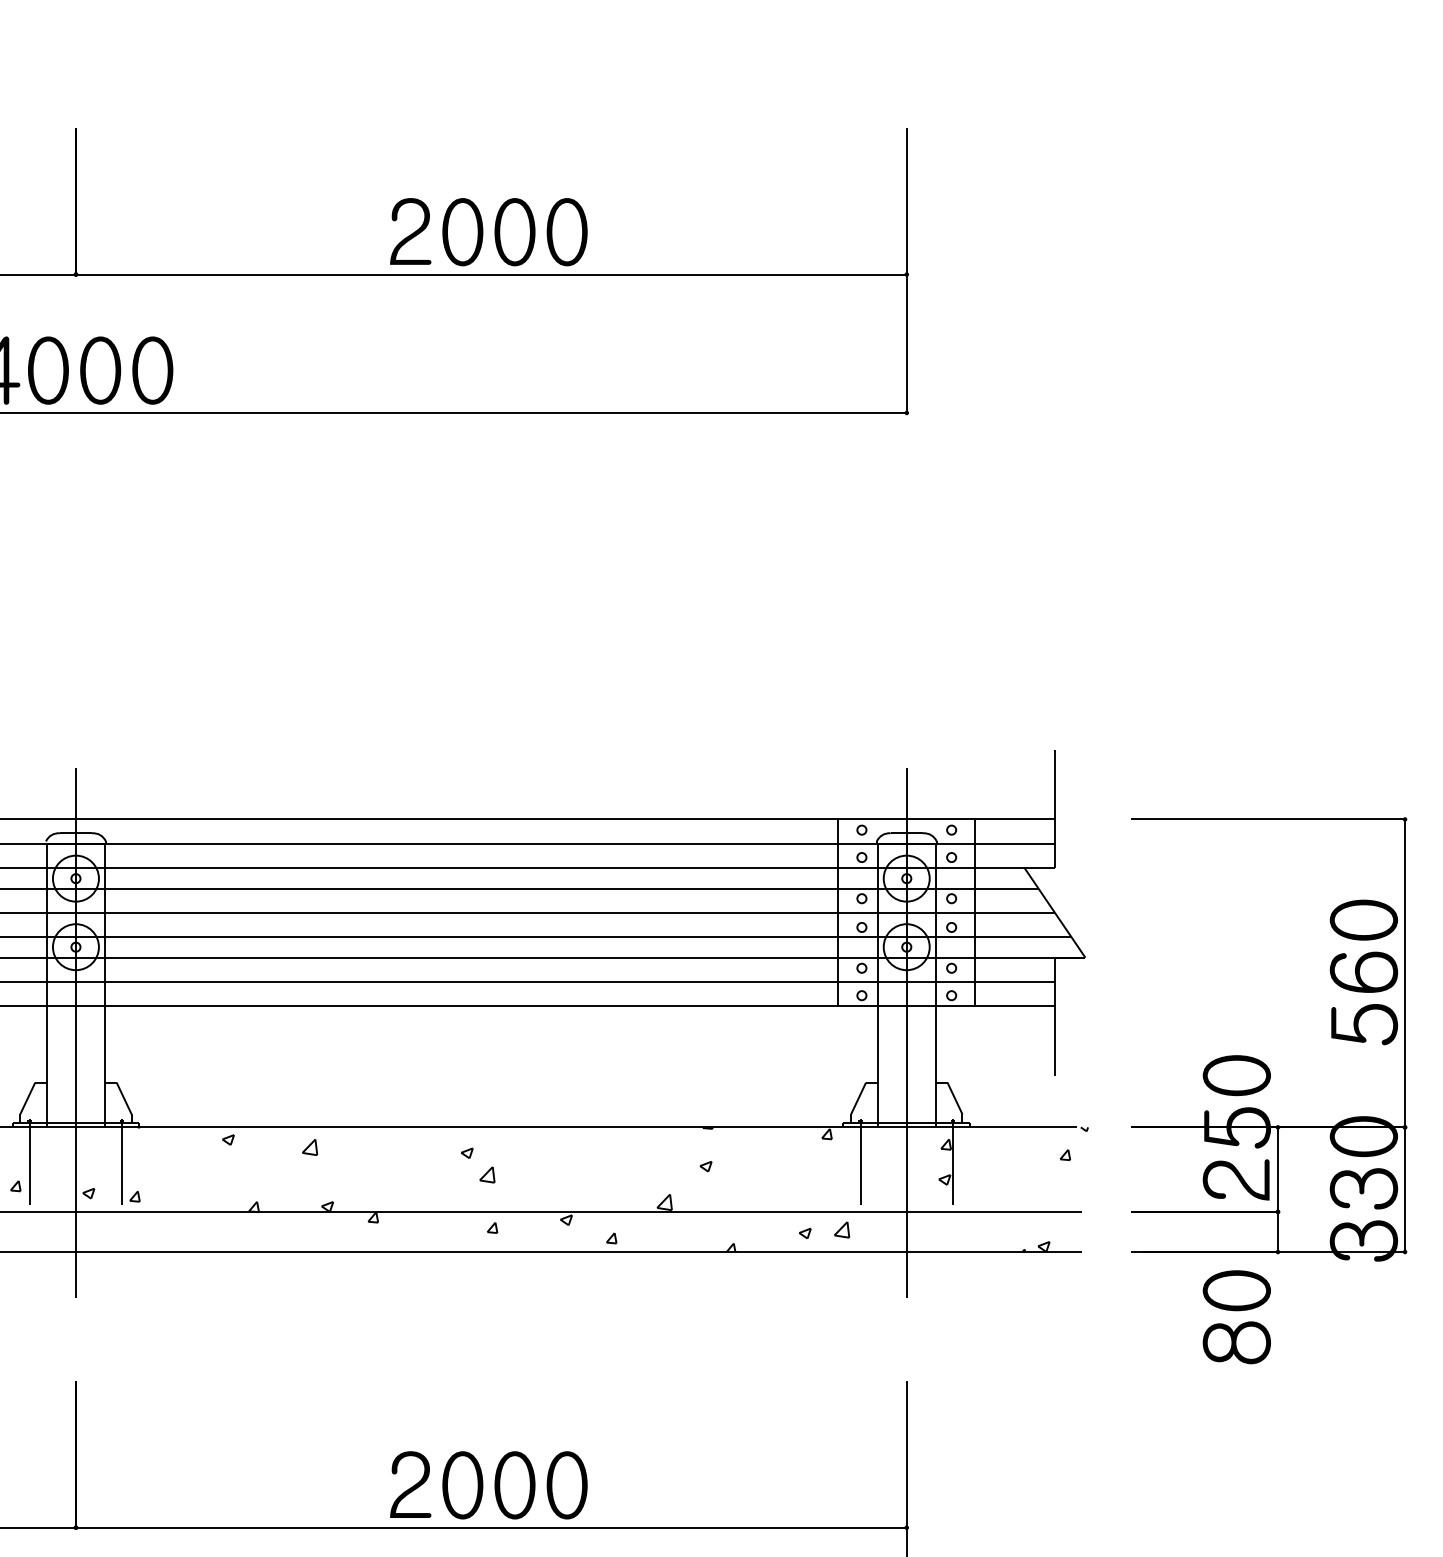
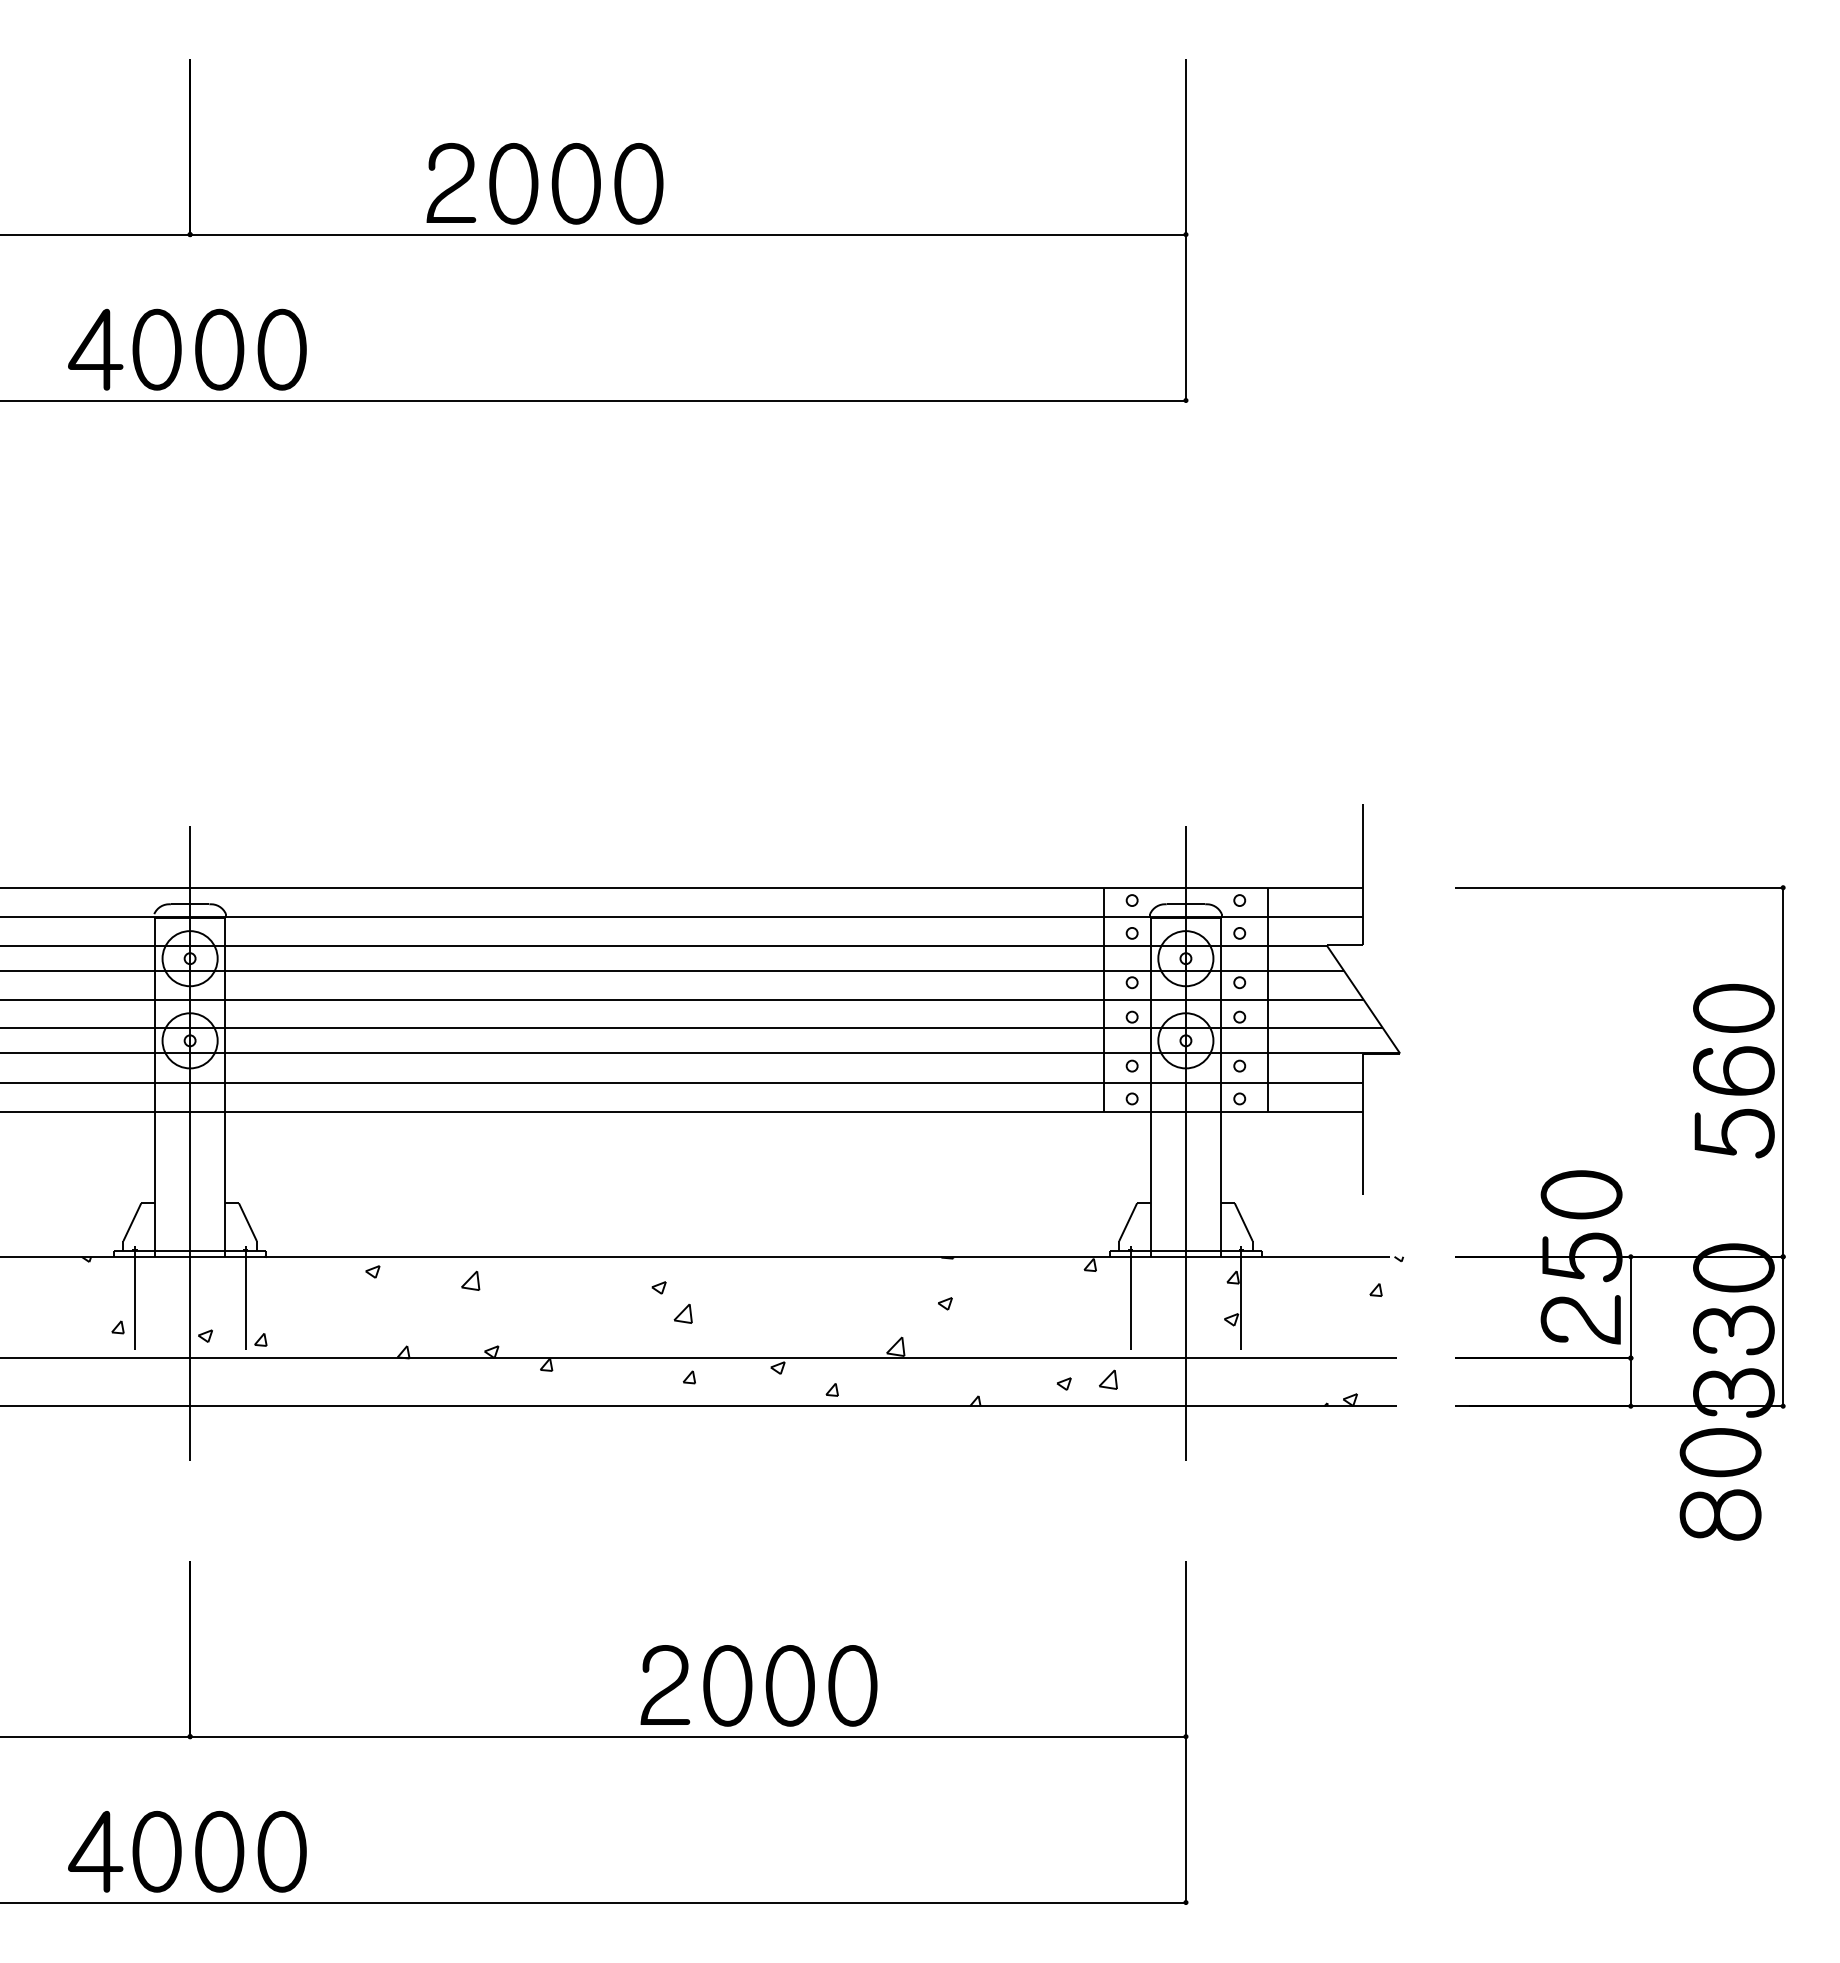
text: (488, 231) -> (544, 183), moved
text: (1236, 1317) -> (1720, 1484), moved
text: (488, 1485) -> (758, 1685), moved

